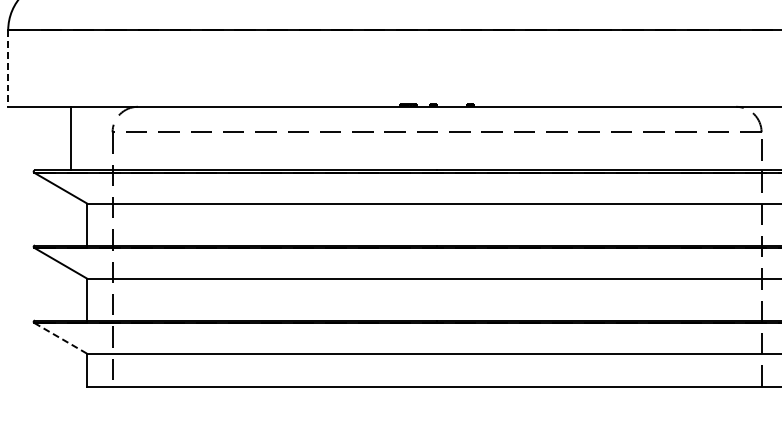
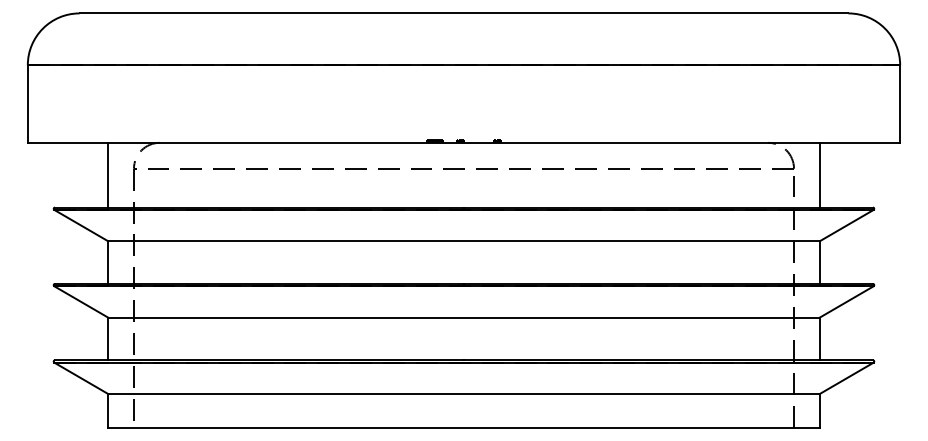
line: (7, 69) -> (27, 104), dashed -> solid
line: (71, 137) -> (108, 174), moved
line: (60, 338) -> (81, 378), dashed -> solid

